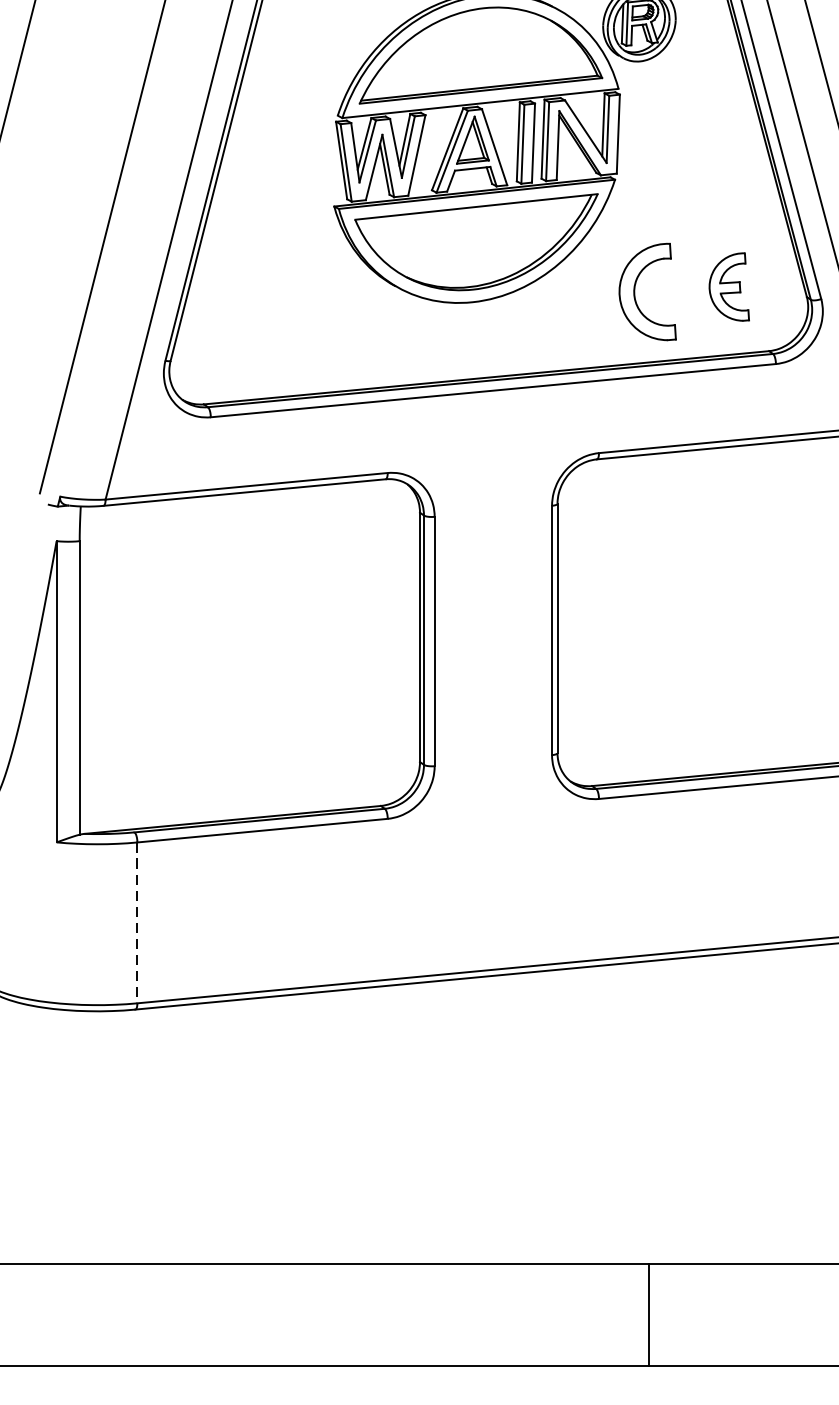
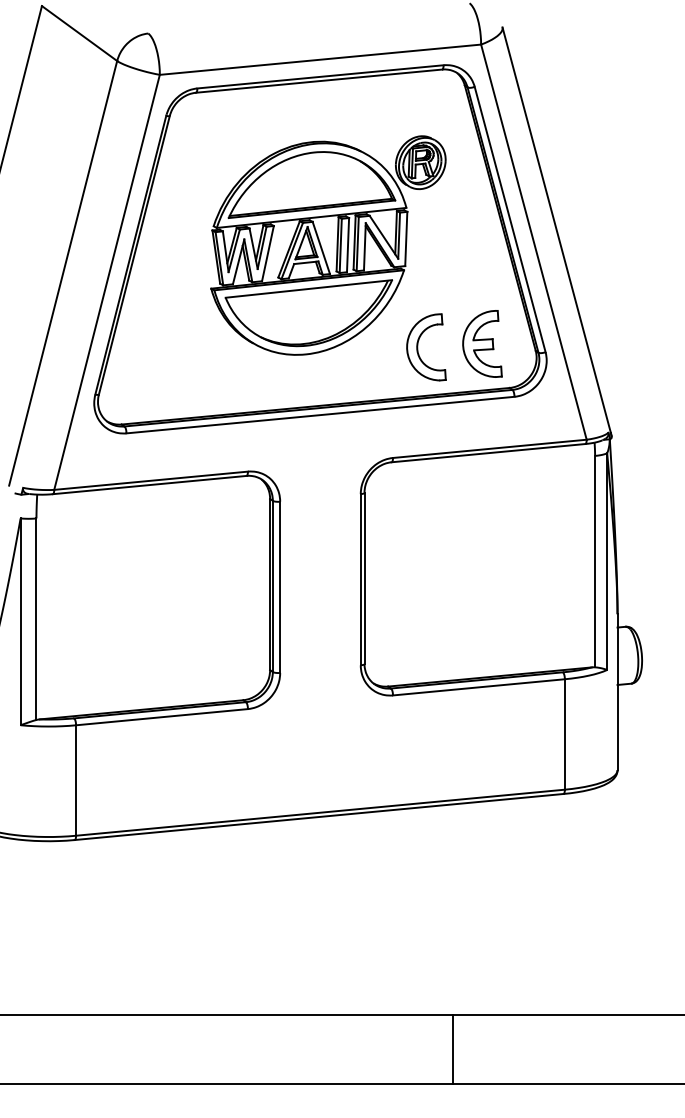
part: (729, 286) -> (482, 343), size x1.43
line: (138, 924) -> (76, 781), dashed -> solid
line: (649, 1314) -> (453, 1049), moved

